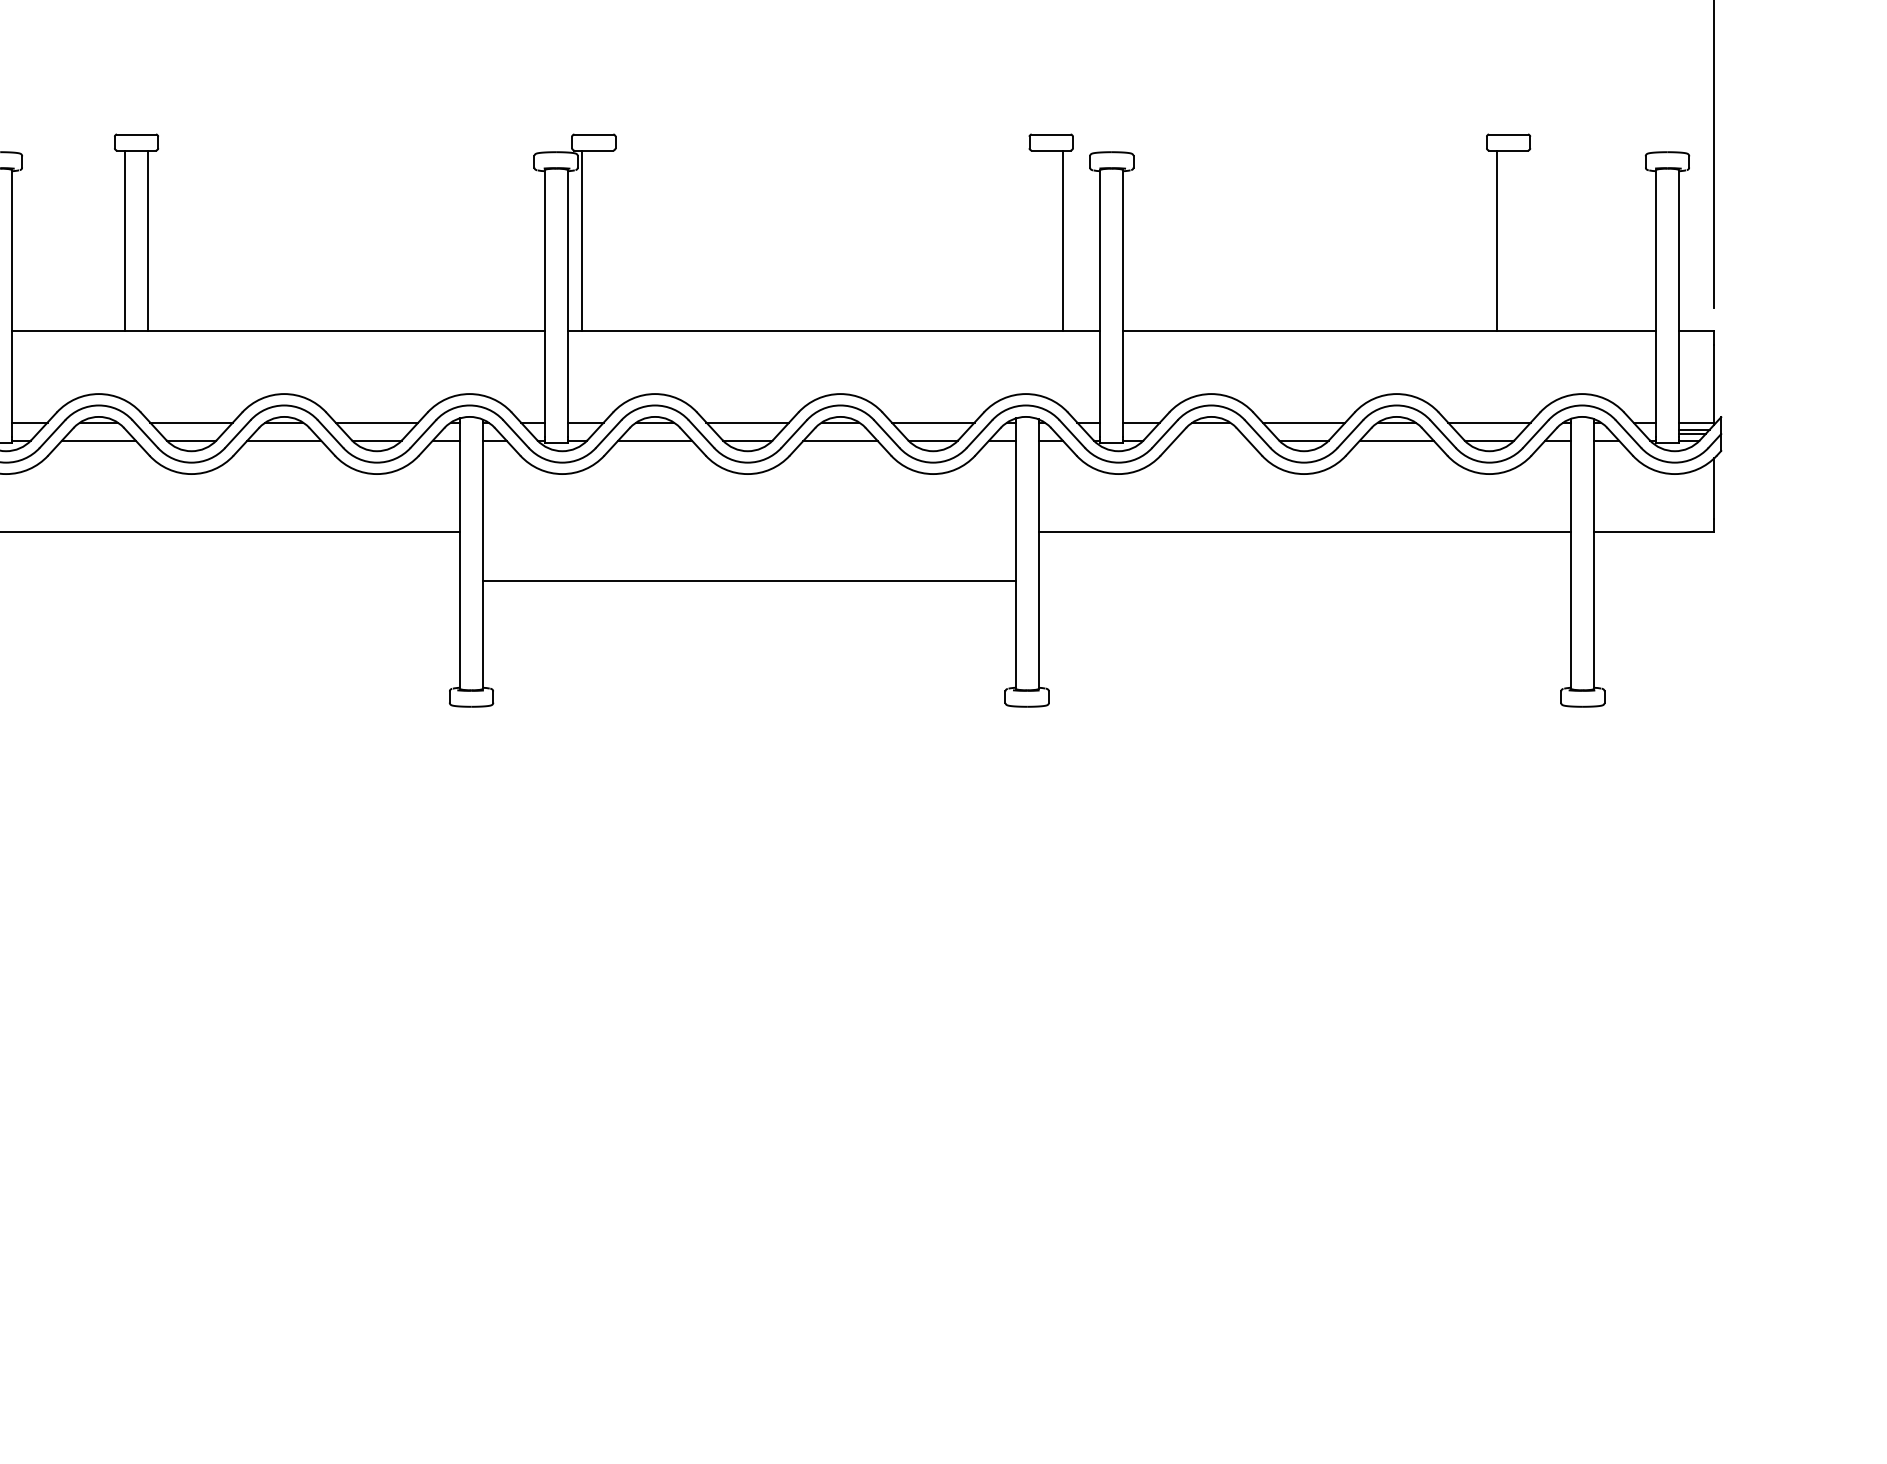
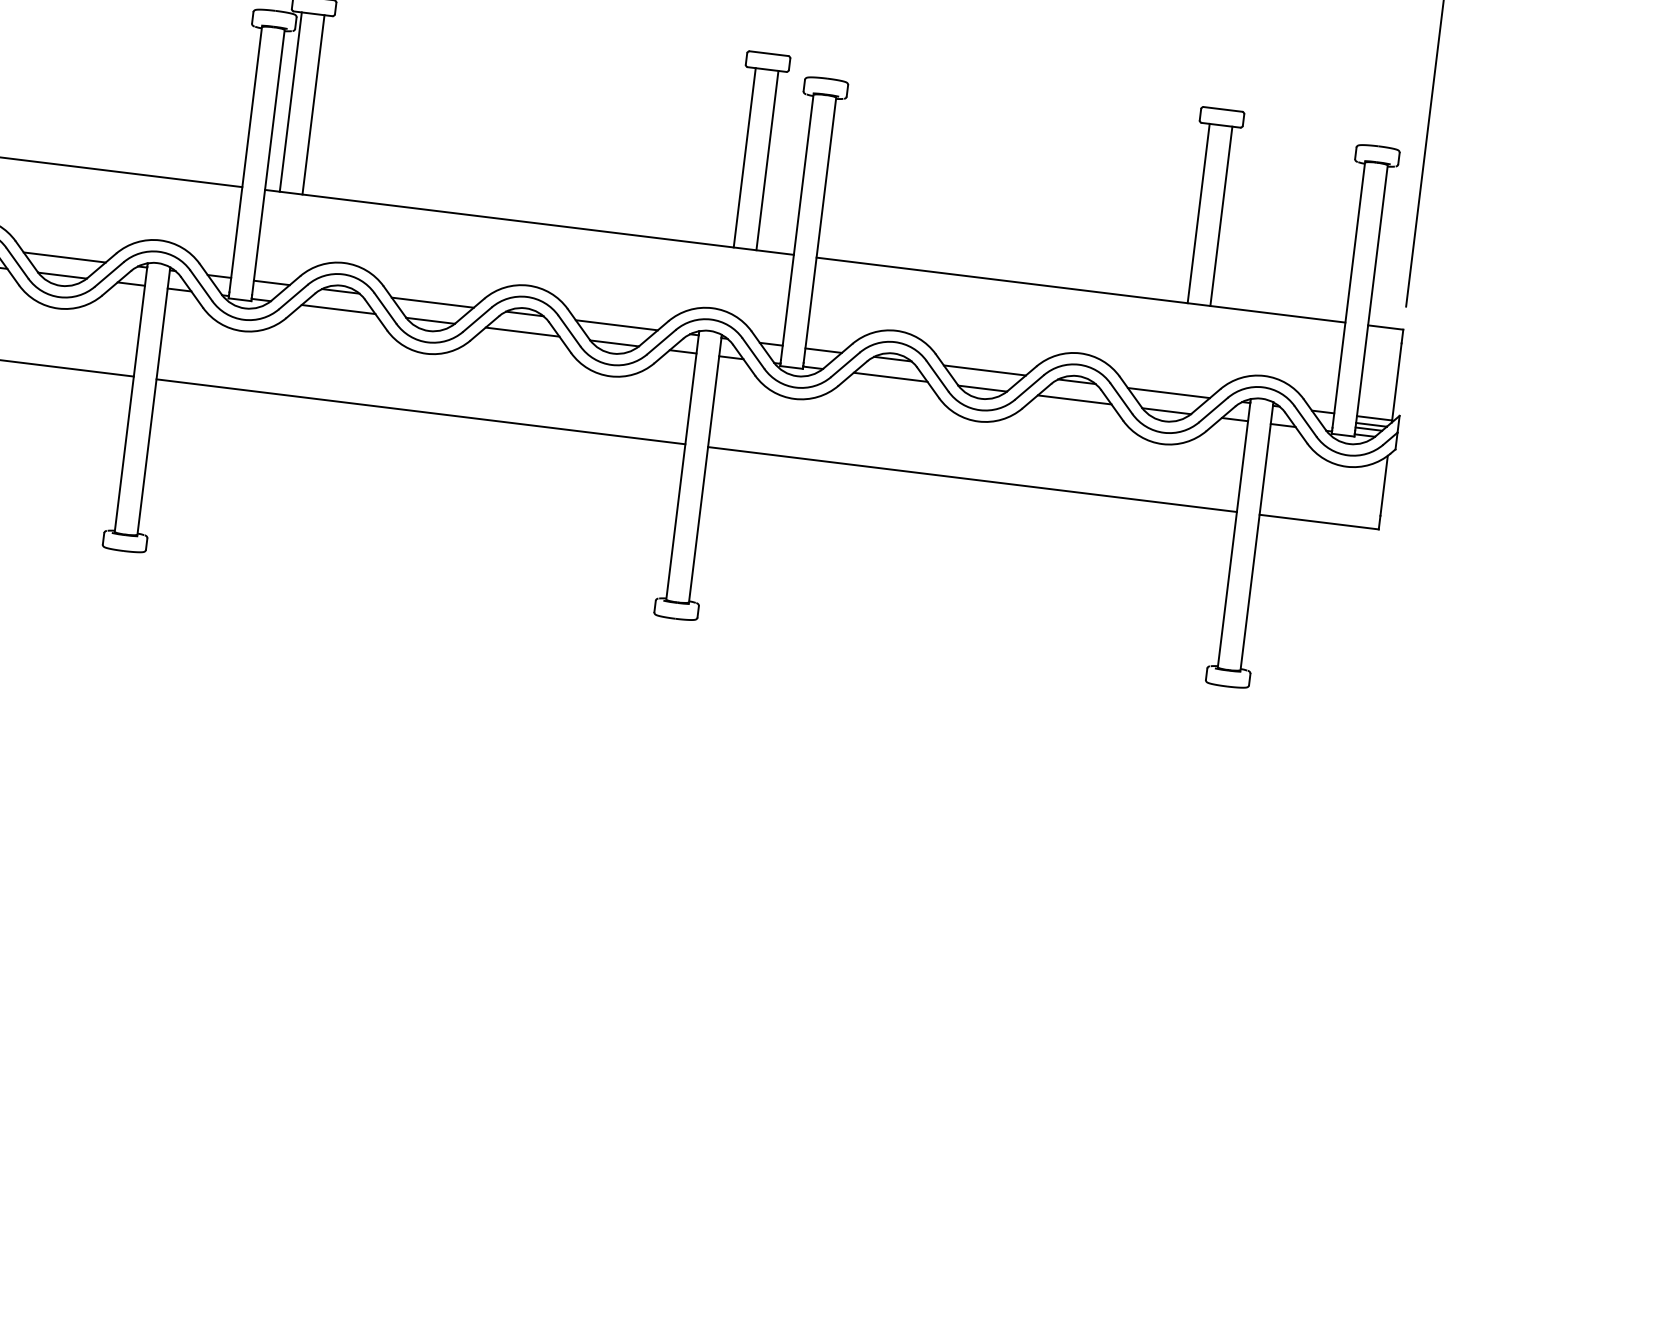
line: (605, 240) -> (313, 104), added
line: (1039, 240) -> (744, 157), added
line: (1520, 240) -> (1221, 216), added
line: (1211, 440) -> (890, 376), added
line: (748, 581) -> (420, 411), moved

